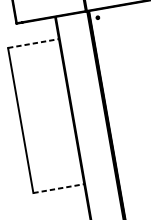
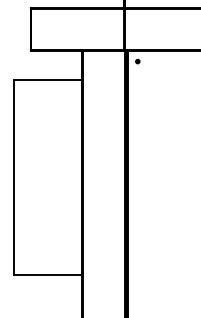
line: (33, 43) -> (48, 80), dashed -> solid
line: (58, 188) -> (48, 274), dashed -> solid

